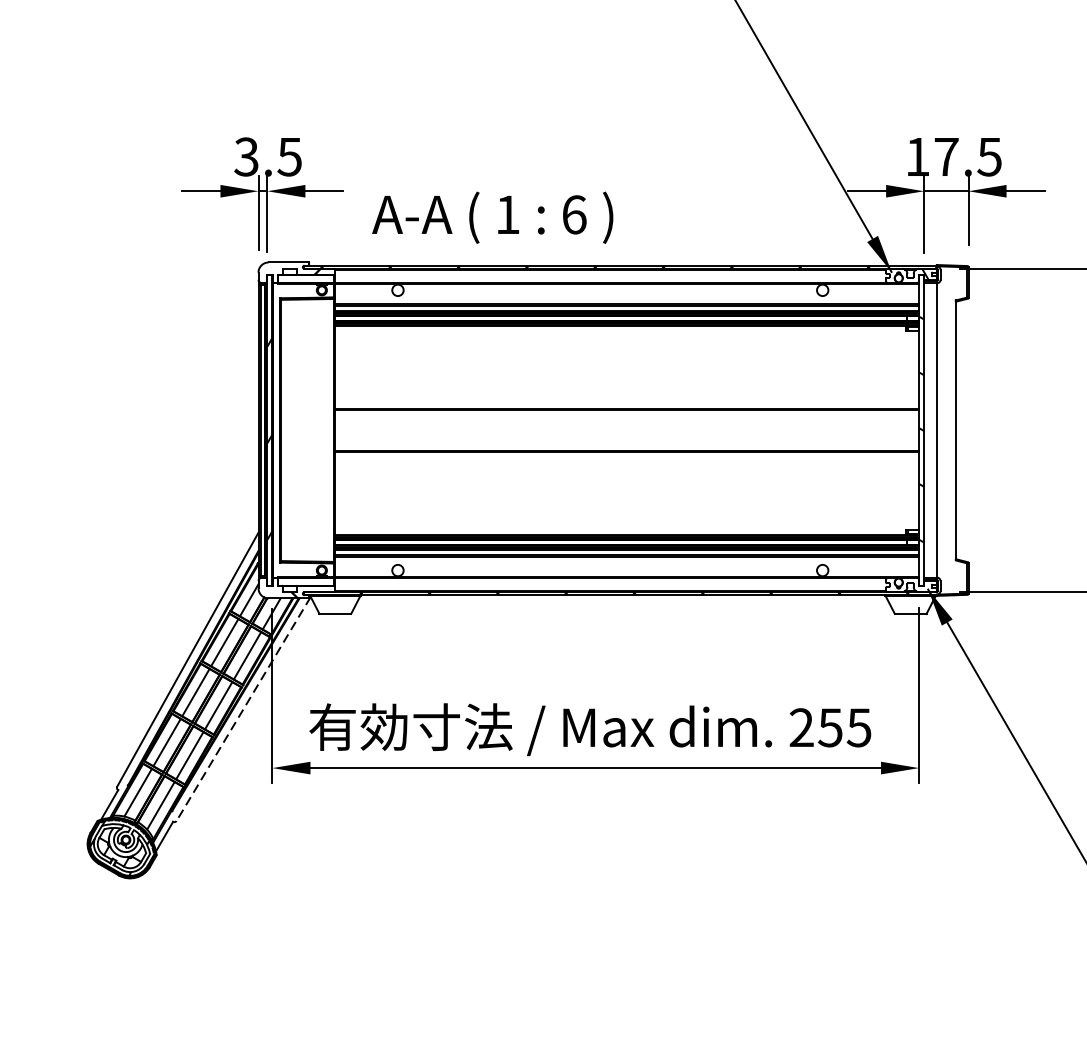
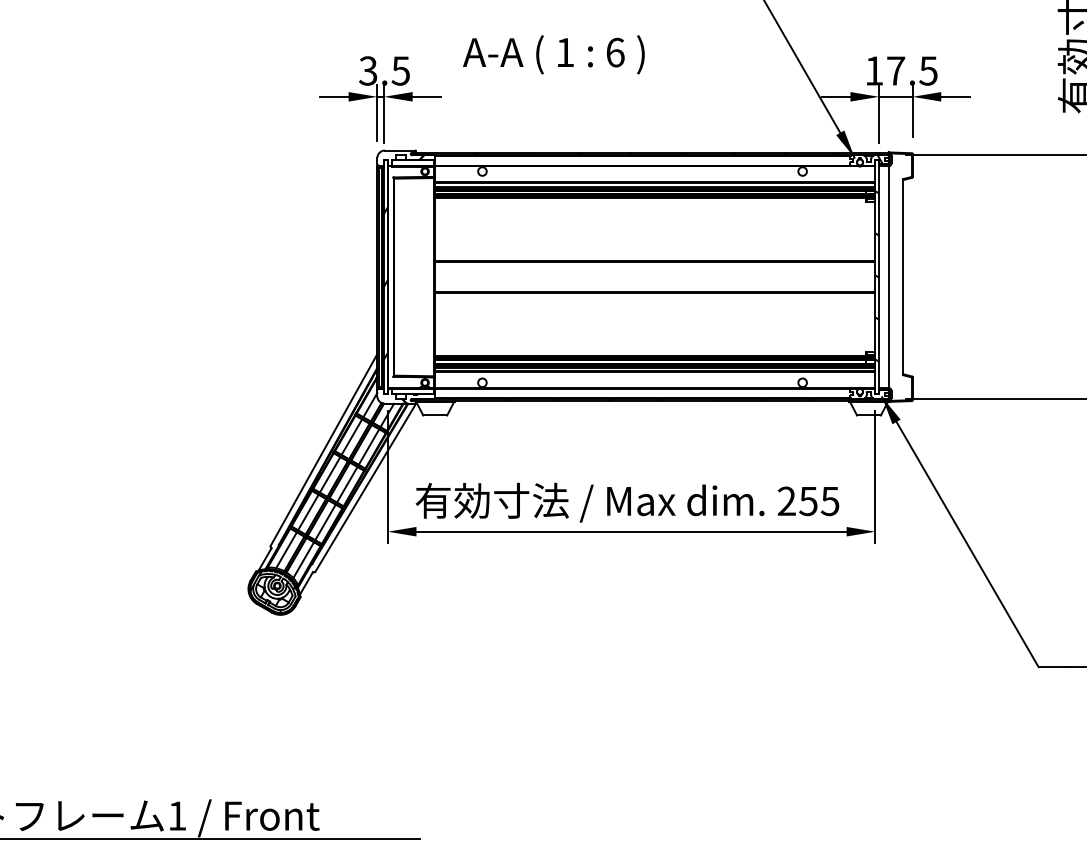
text: (492, 217) -> (553, 54), moved
line: (242, 709) -> (365, 487), dashed -> solid

